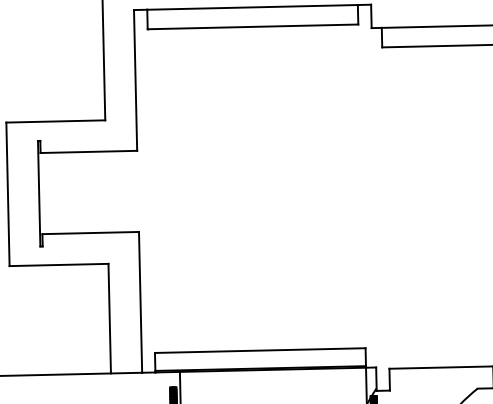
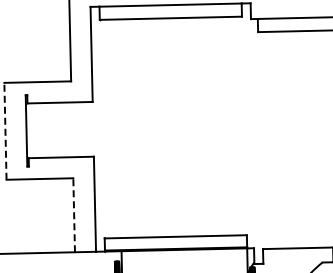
line: (8, 193) -> (5, 130), solid -> dashed
line: (110, 317) -> (74, 214), solid -> dashed

